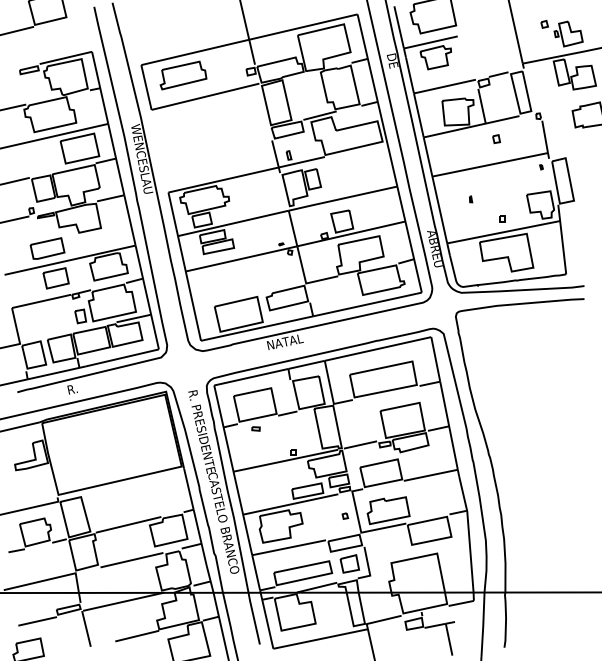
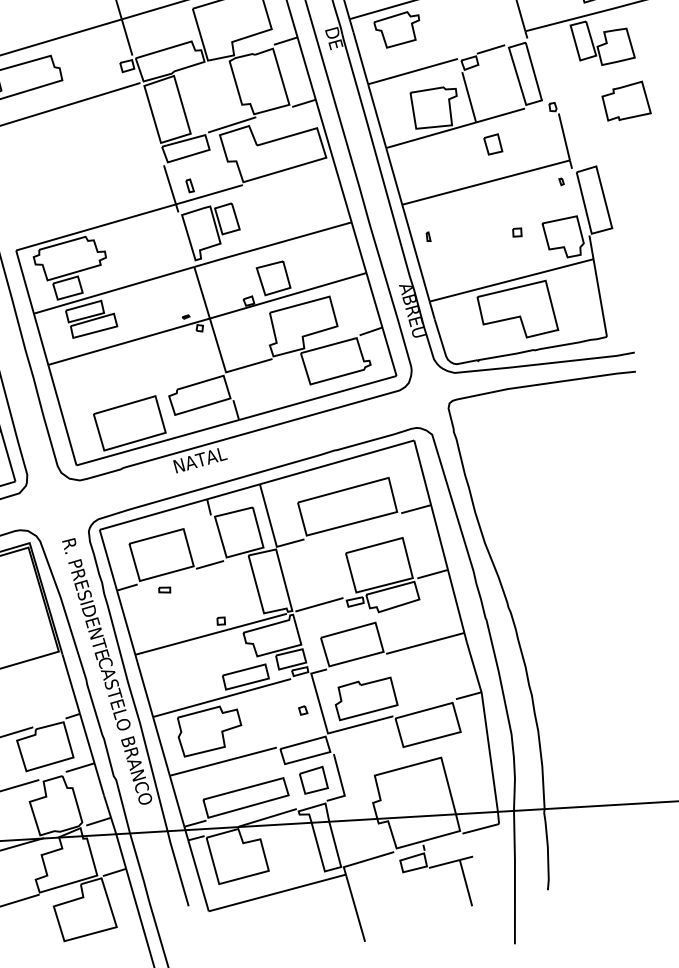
part: (496, 138) -> (493, 143), size x1.67
part: (471, 199) -> (429, 236), moved
part: (502, 218) -> (517, 231), moved

